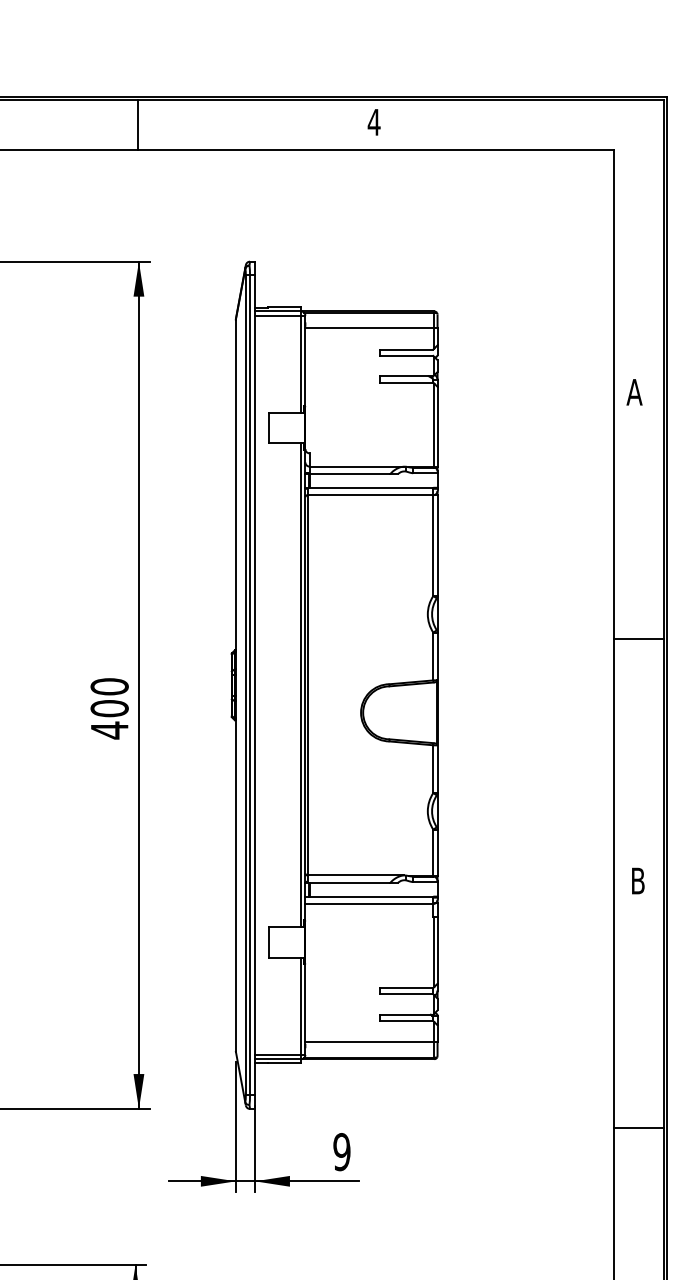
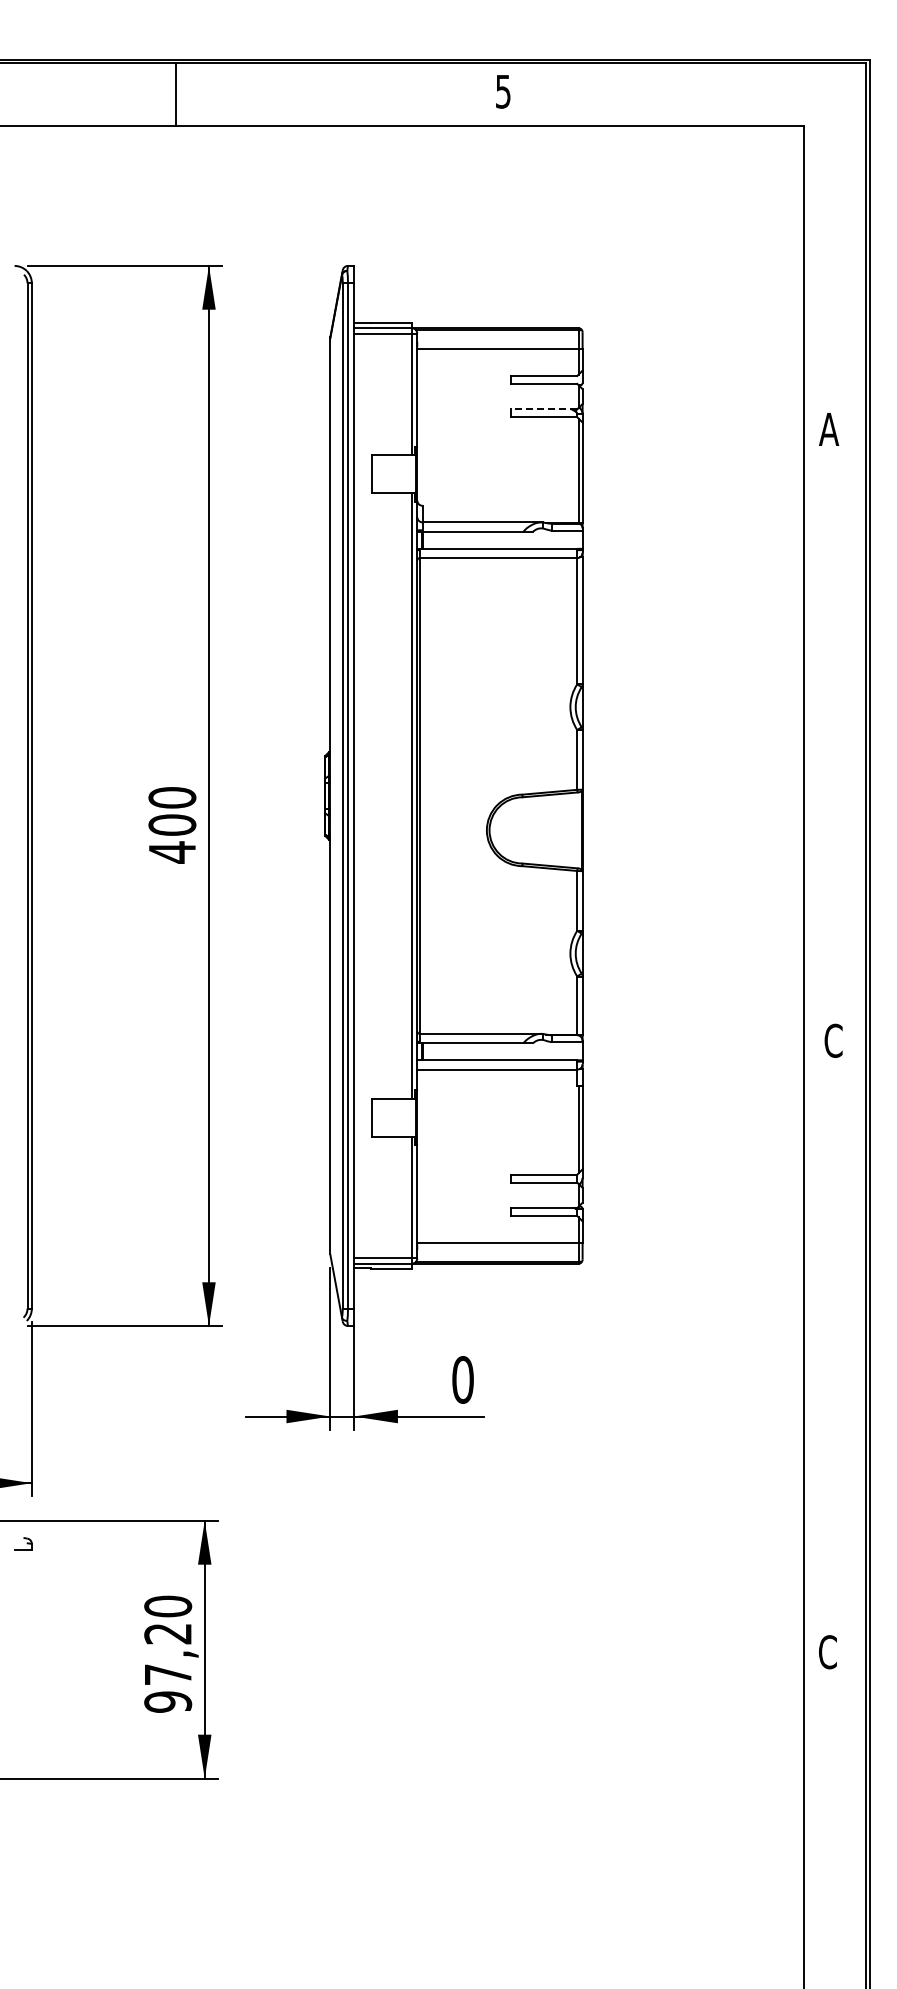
text: (374, 122) -> (503, 91), 4 -> 5
line: (137, 124) -> (175, 94), moved
line: (406, 376) -> (543, 409), solid -> dashed
line: (638, 638) -> (834, 737), removed
text: (638, 880) -> (833, 1040), B -> C
line: (638, 1127) -> (834, 1349), removed
text: (341, 1151) -> (462, 1379), 9 -> 0

